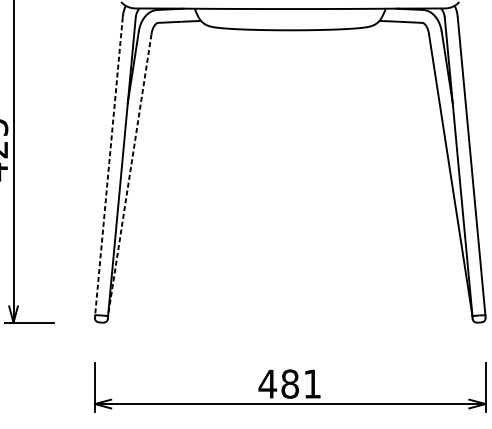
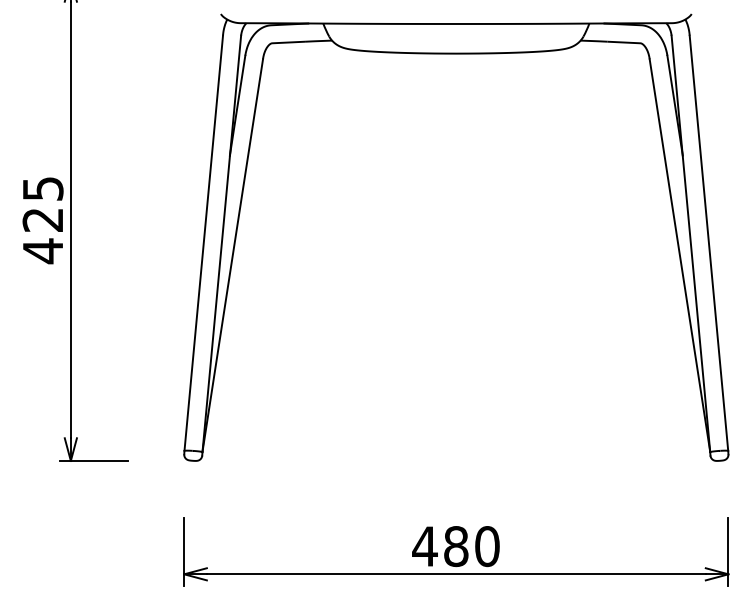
line: (108, 166) -> (203, 243), dashed -> solid
line: (129, 175) -> (232, 255), dashed -> solid
text: (312, 384) -> (487, 546), 481 -> 480

